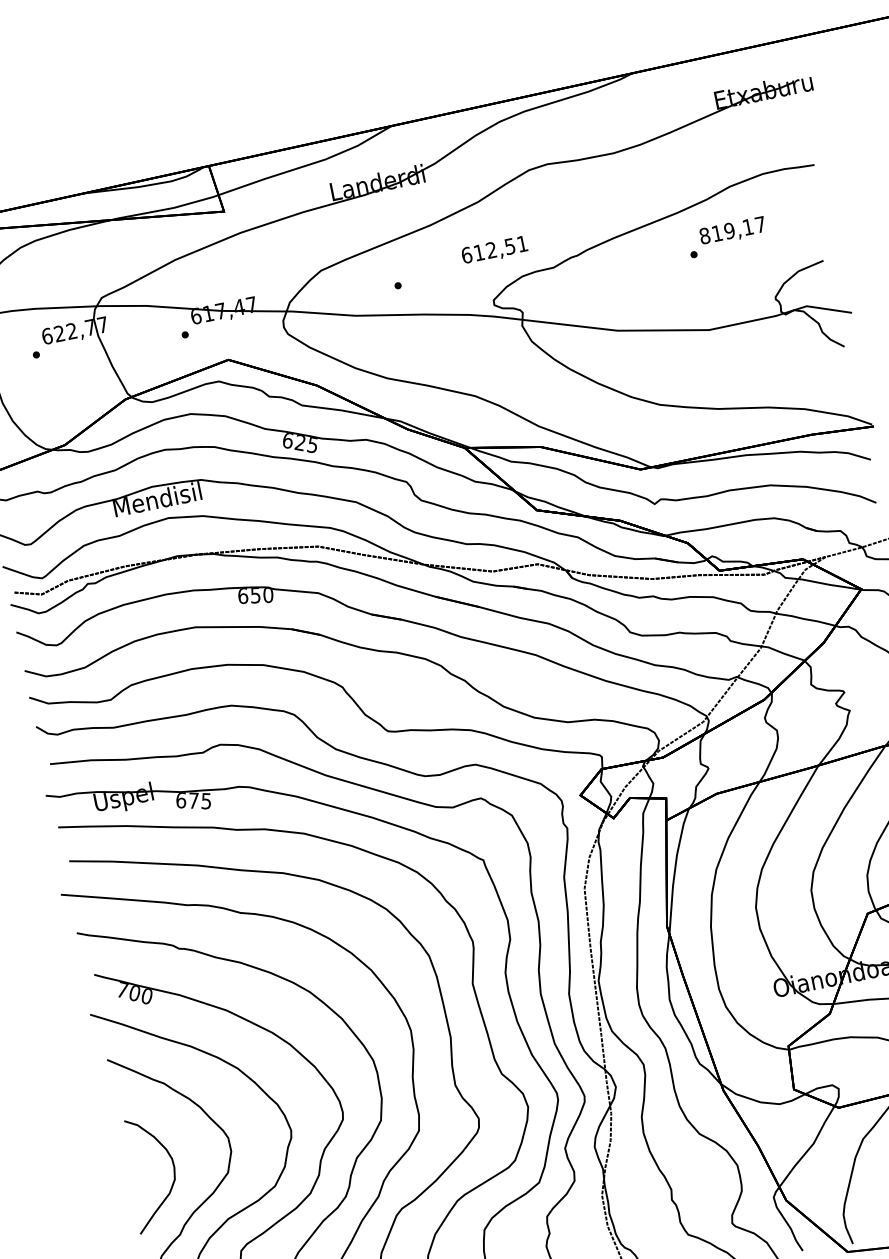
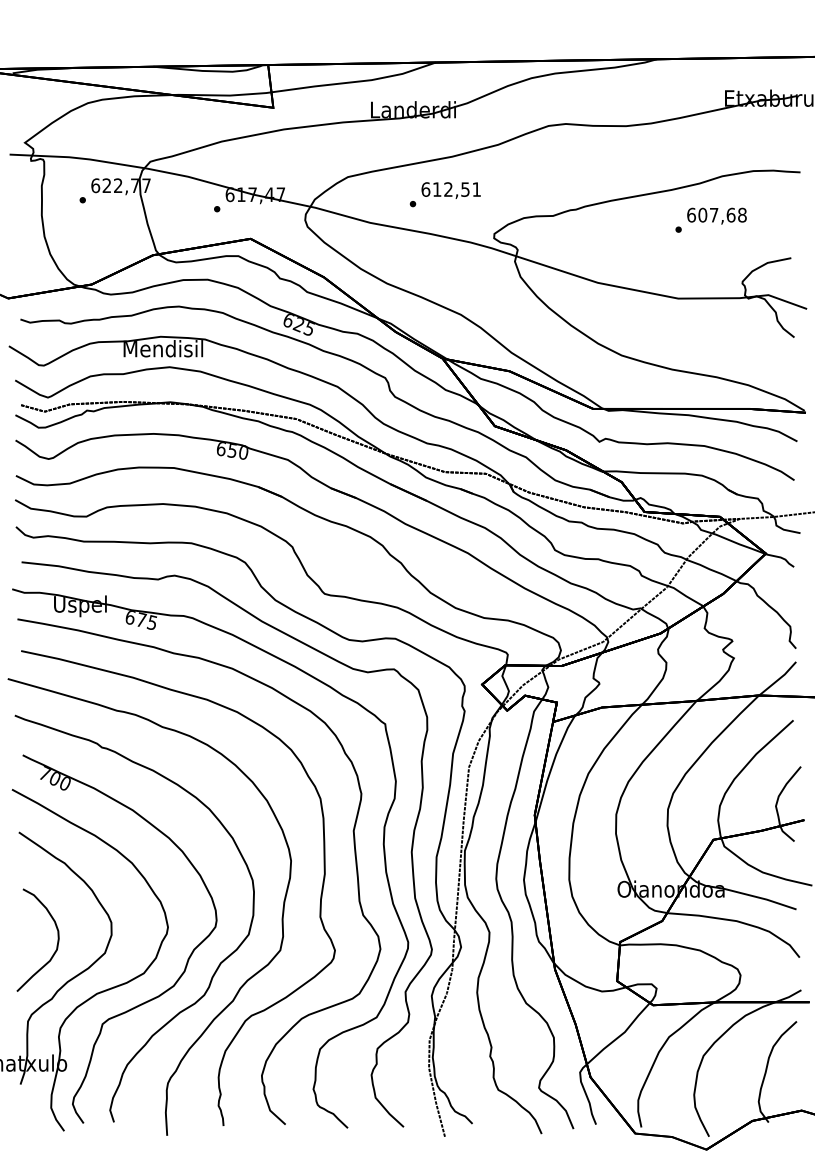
text: (732, 229) -> (716, 214), 819,17 -> 607,68
text: (493, 250) -> (450, 190), moved

